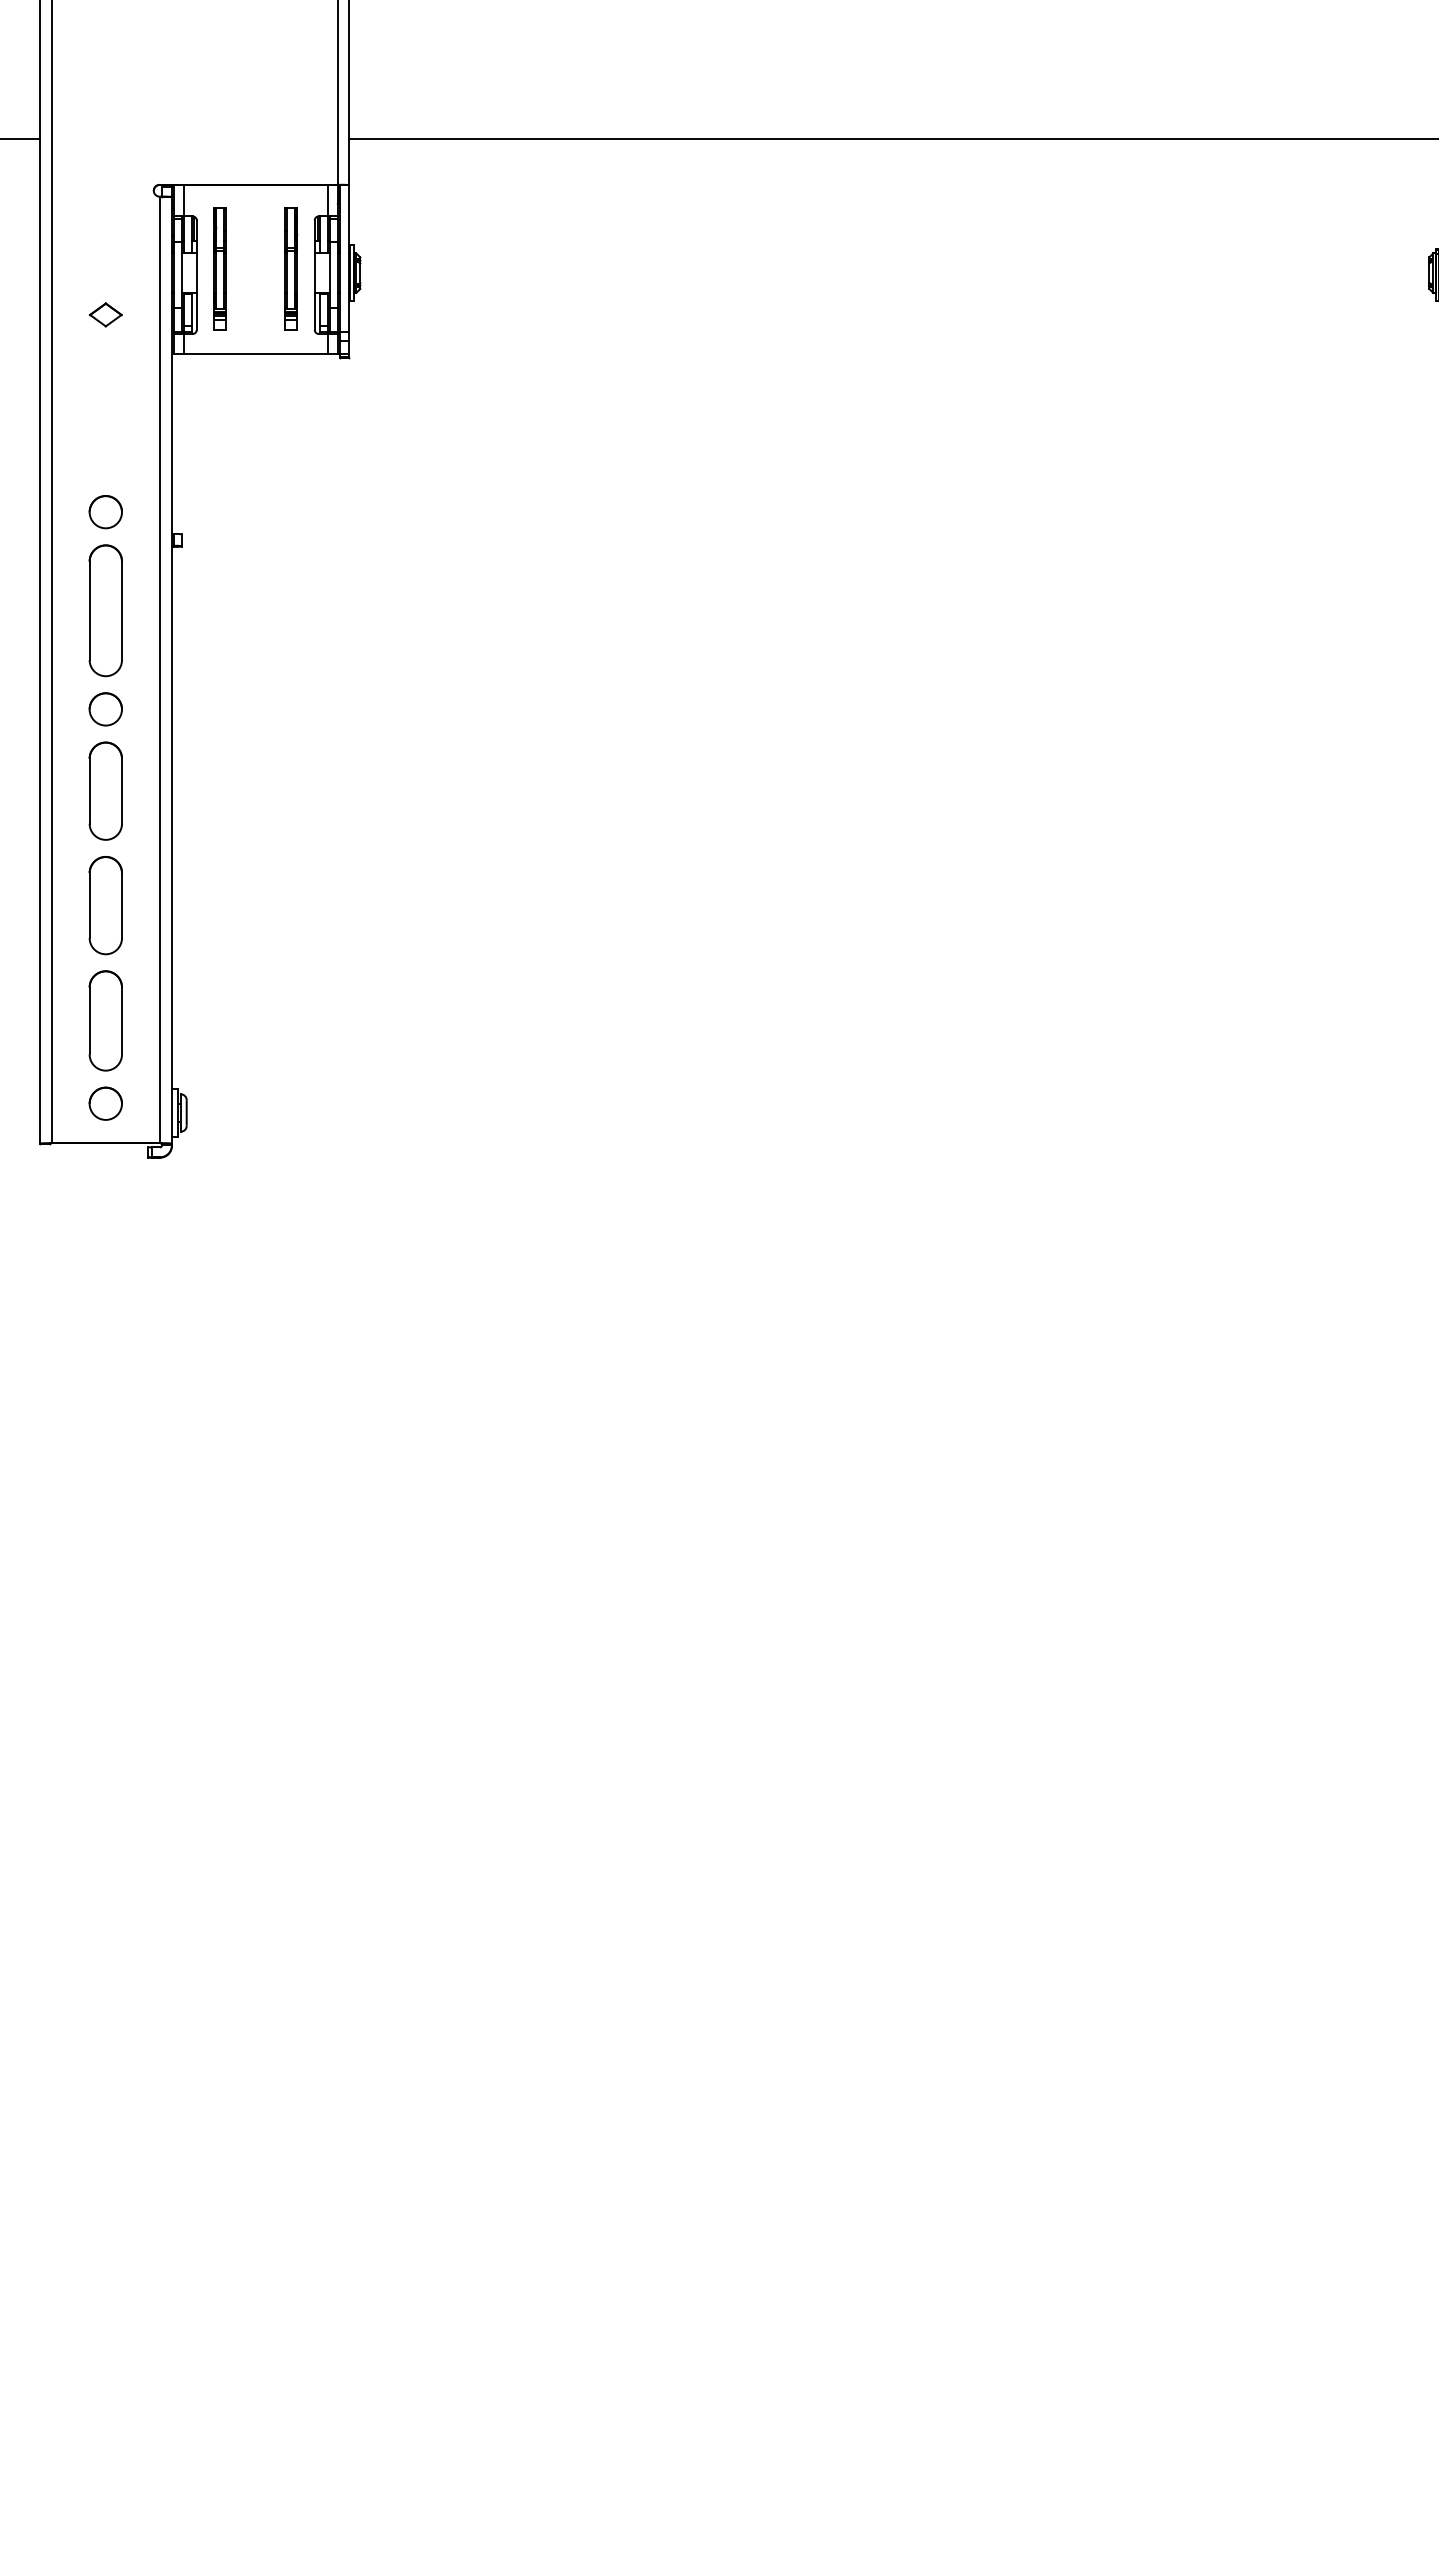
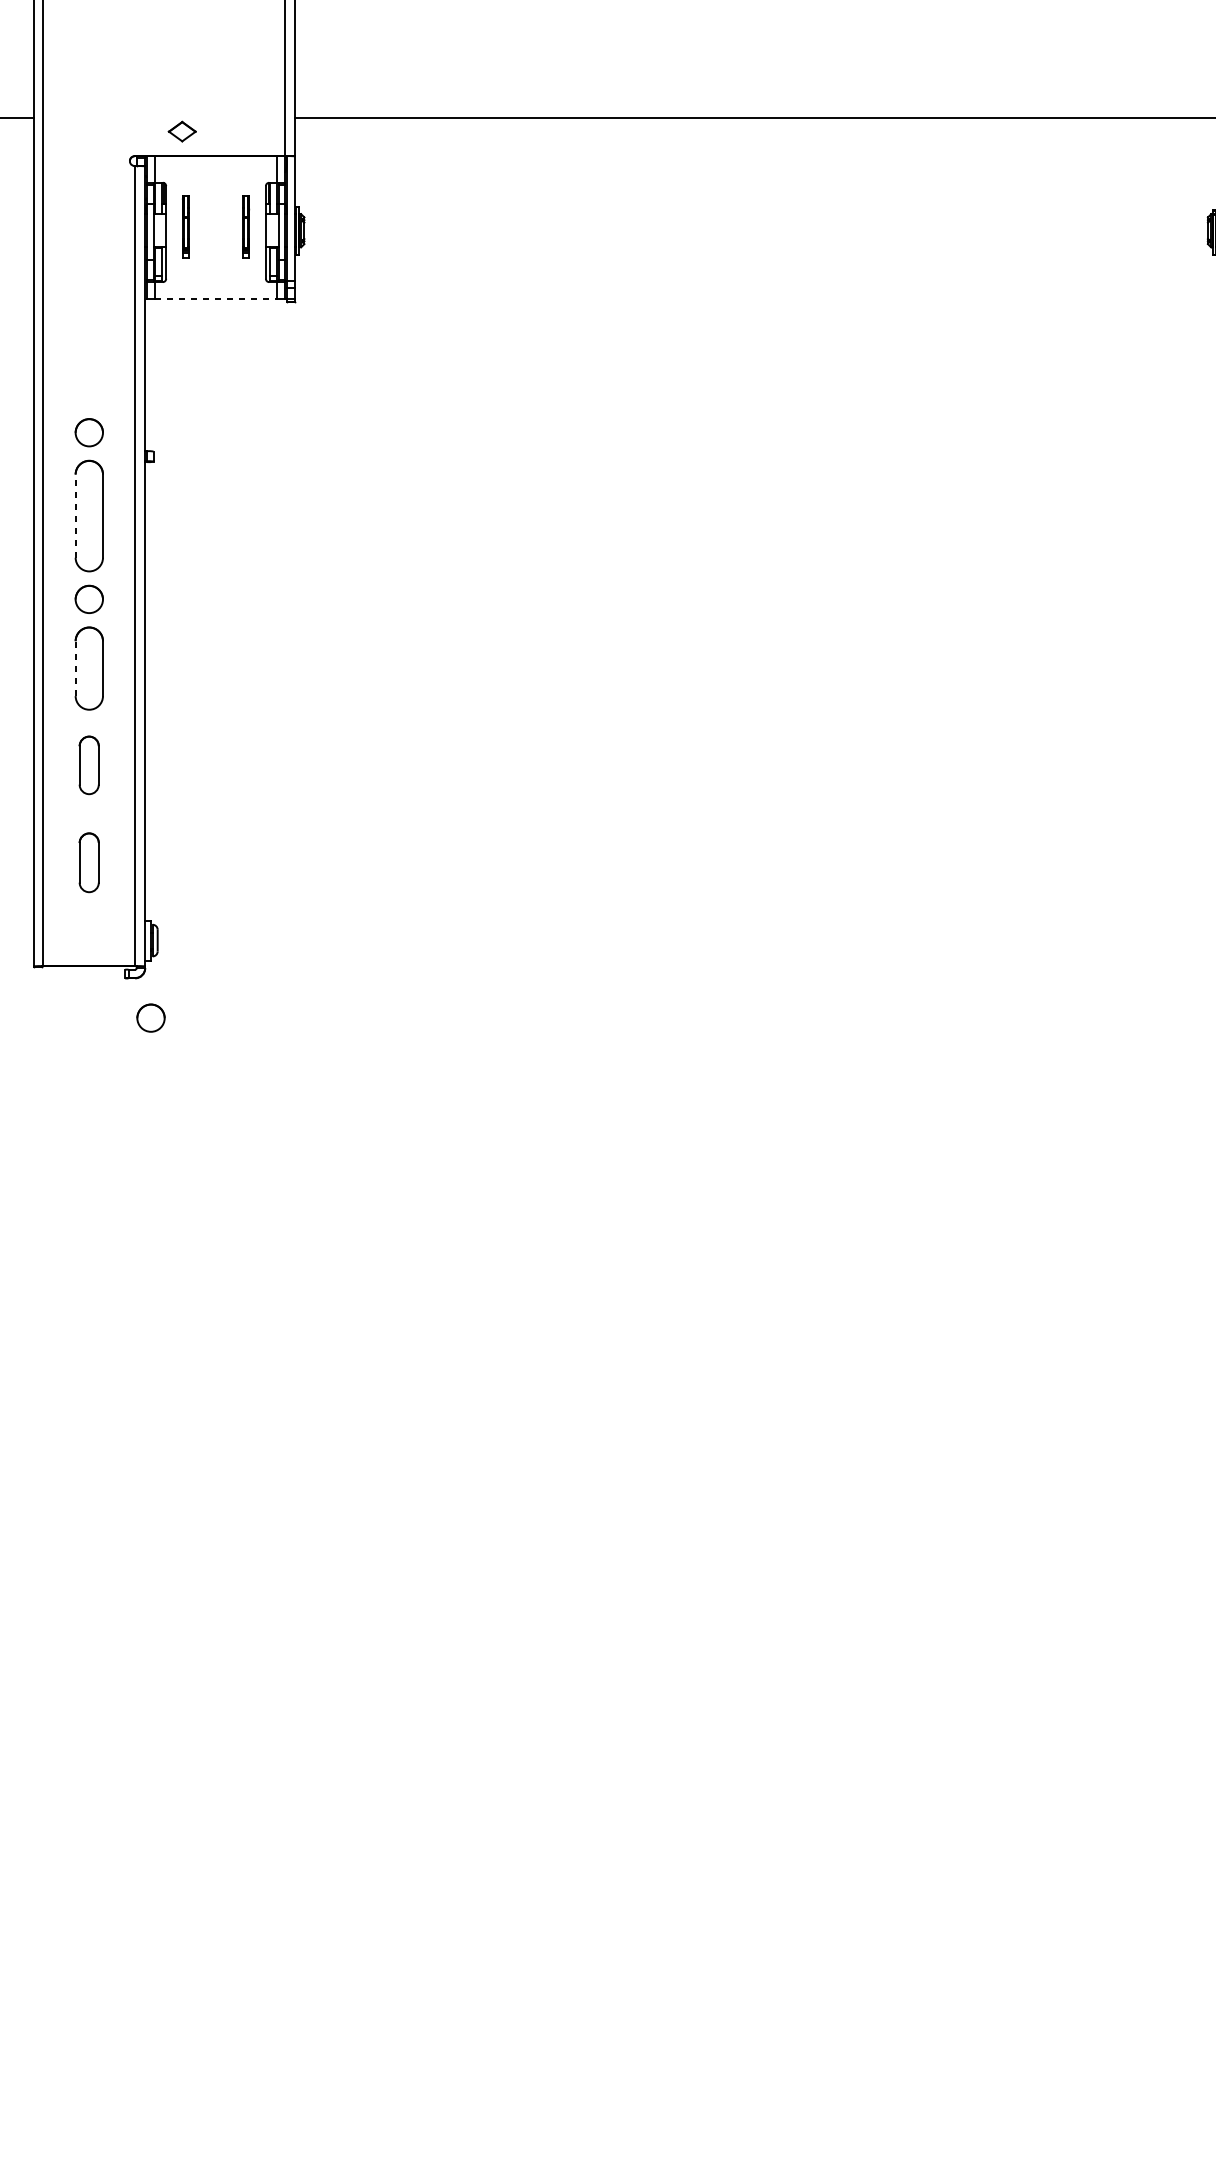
part: (219, 268) -> (185, 226), size x0.6
part: (291, 268) -> (246, 226), size x0.6
part: (105, 314) -> (182, 131), moved
line: (255, 354) -> (215, 299), solid -> dashed
line: (89, 610) -> (75, 515), solid -> dashed
line: (89, 791) -> (75, 668), solid -> dashed
part: (105, 905) -> (89, 765), size x0.7
part: (105, 1020) -> (89, 862), size x0.7
circle: (105, 1103) -> (150, 1017), moved

